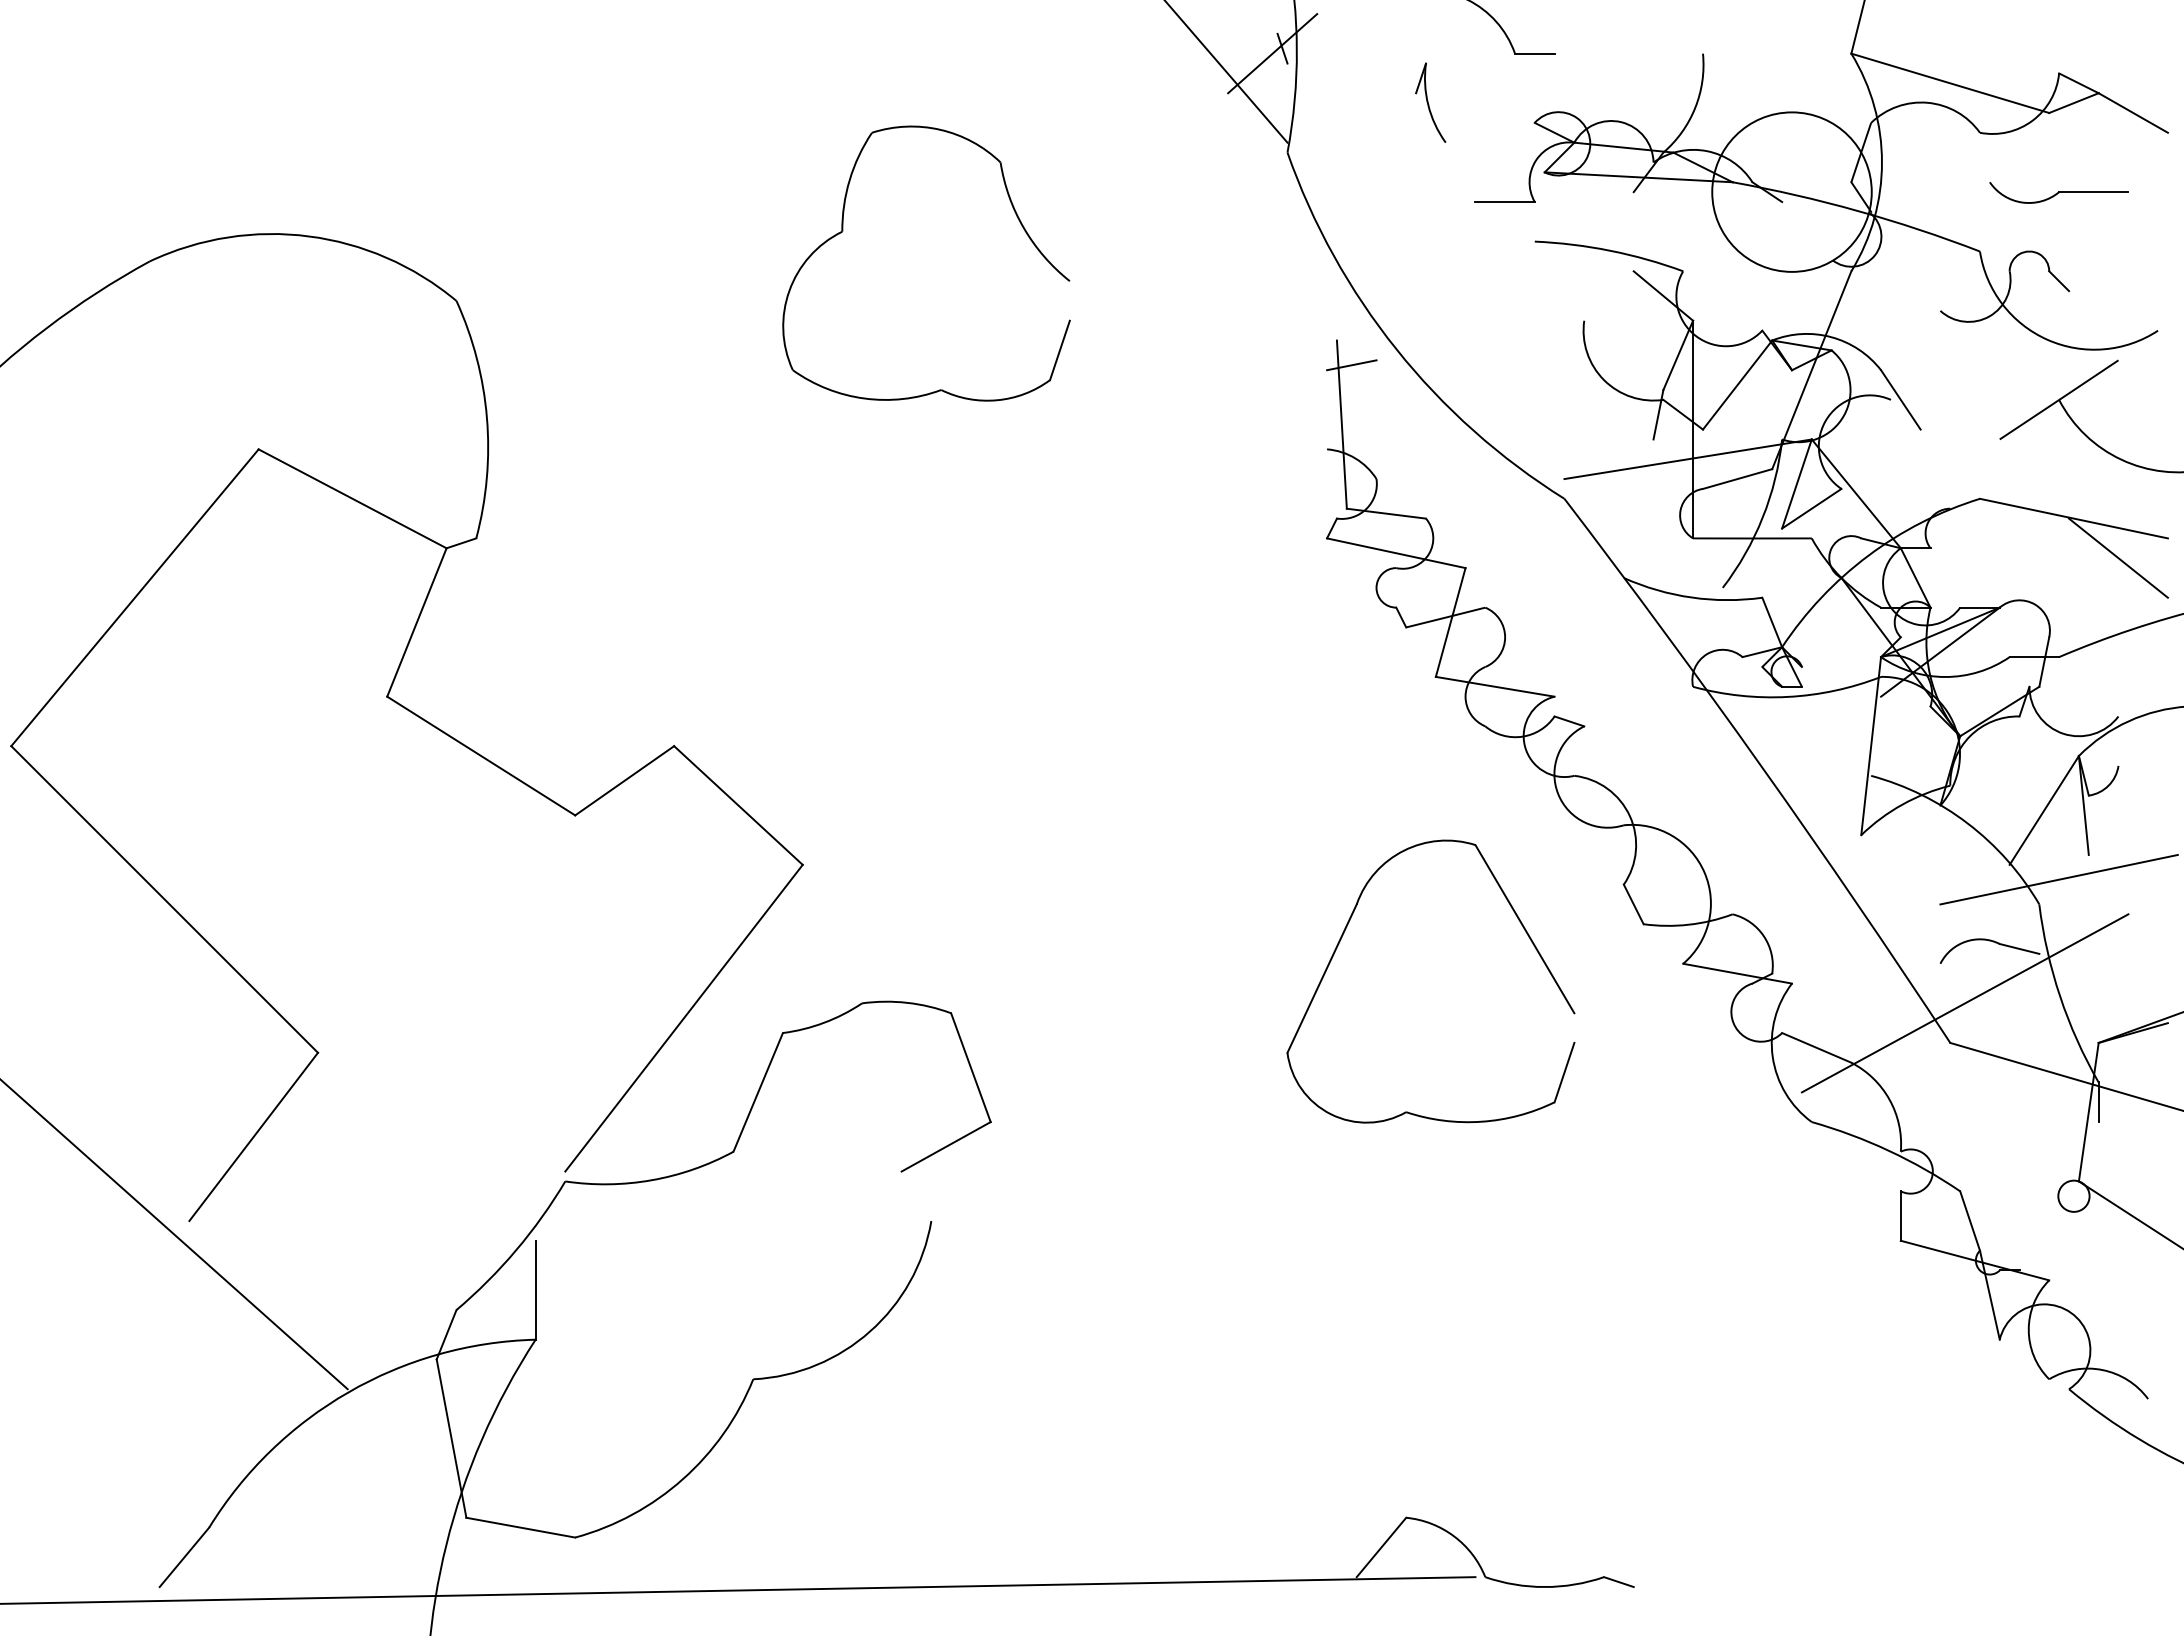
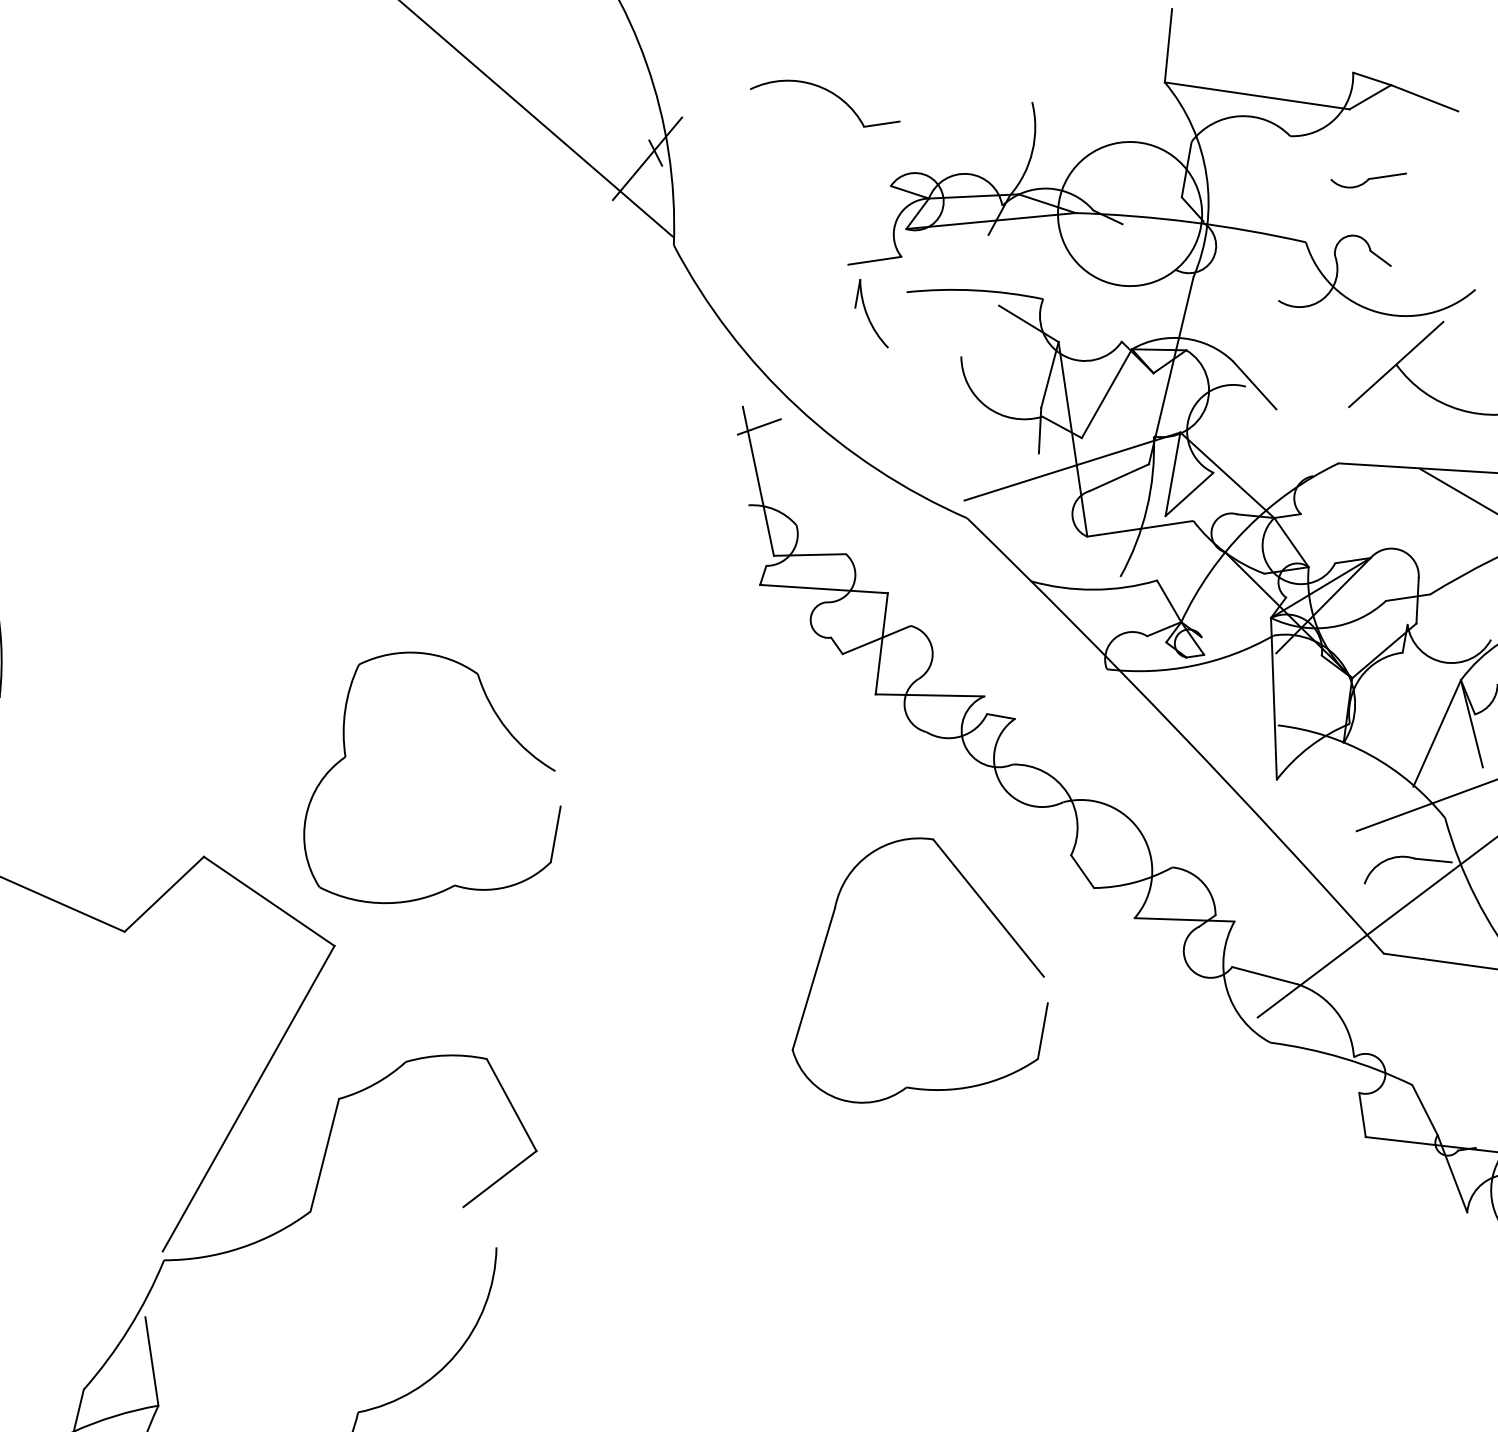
part: (1430, 102) -> (869, 314), moved
part: (2058, 192) -> (1368, 179), size x0.6
part: (843, 231) -> (346, 756), moved

